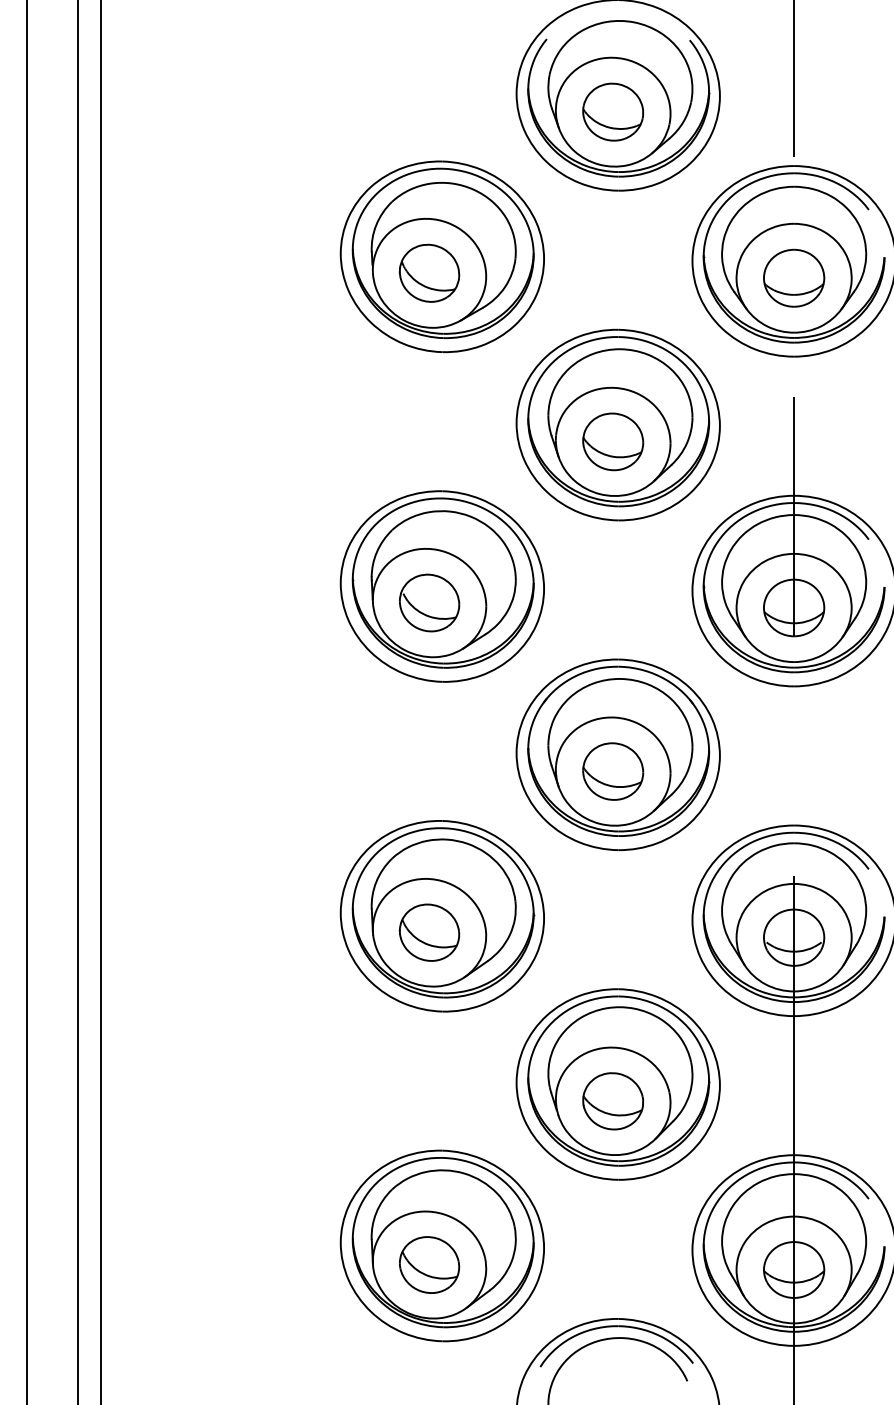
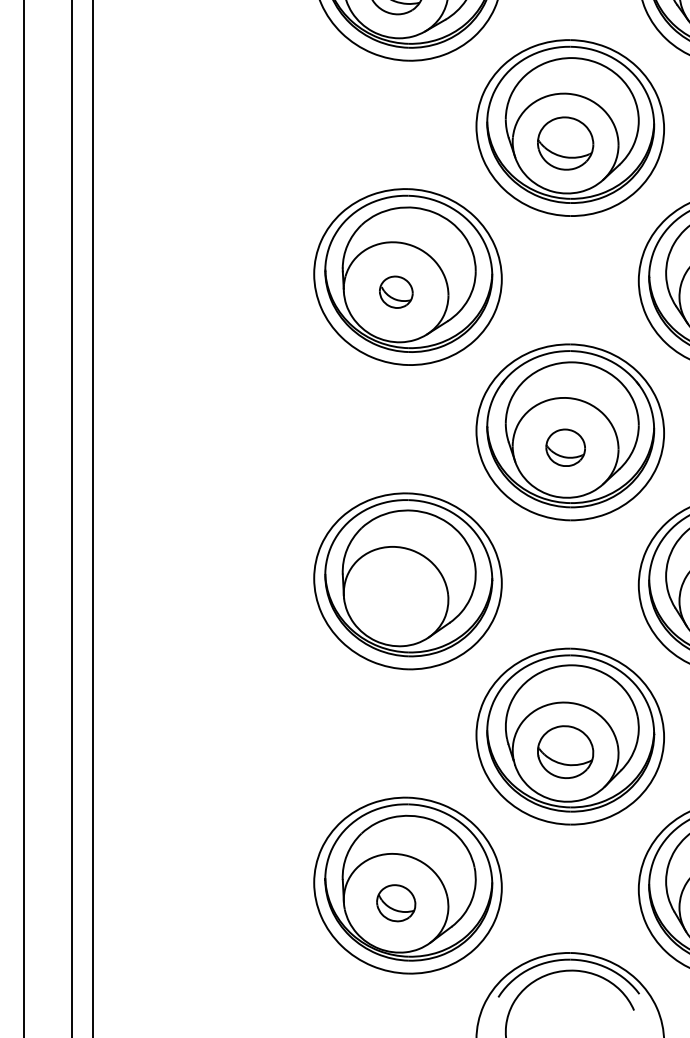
part: (429, 602) -> (396, 291), size x0.6
part: (613, 771) -> (565, 447), size x0.7
part: (429, 932) -> (396, 596), removed
part: (429, 1264) -> (396, 902), size x0.7

